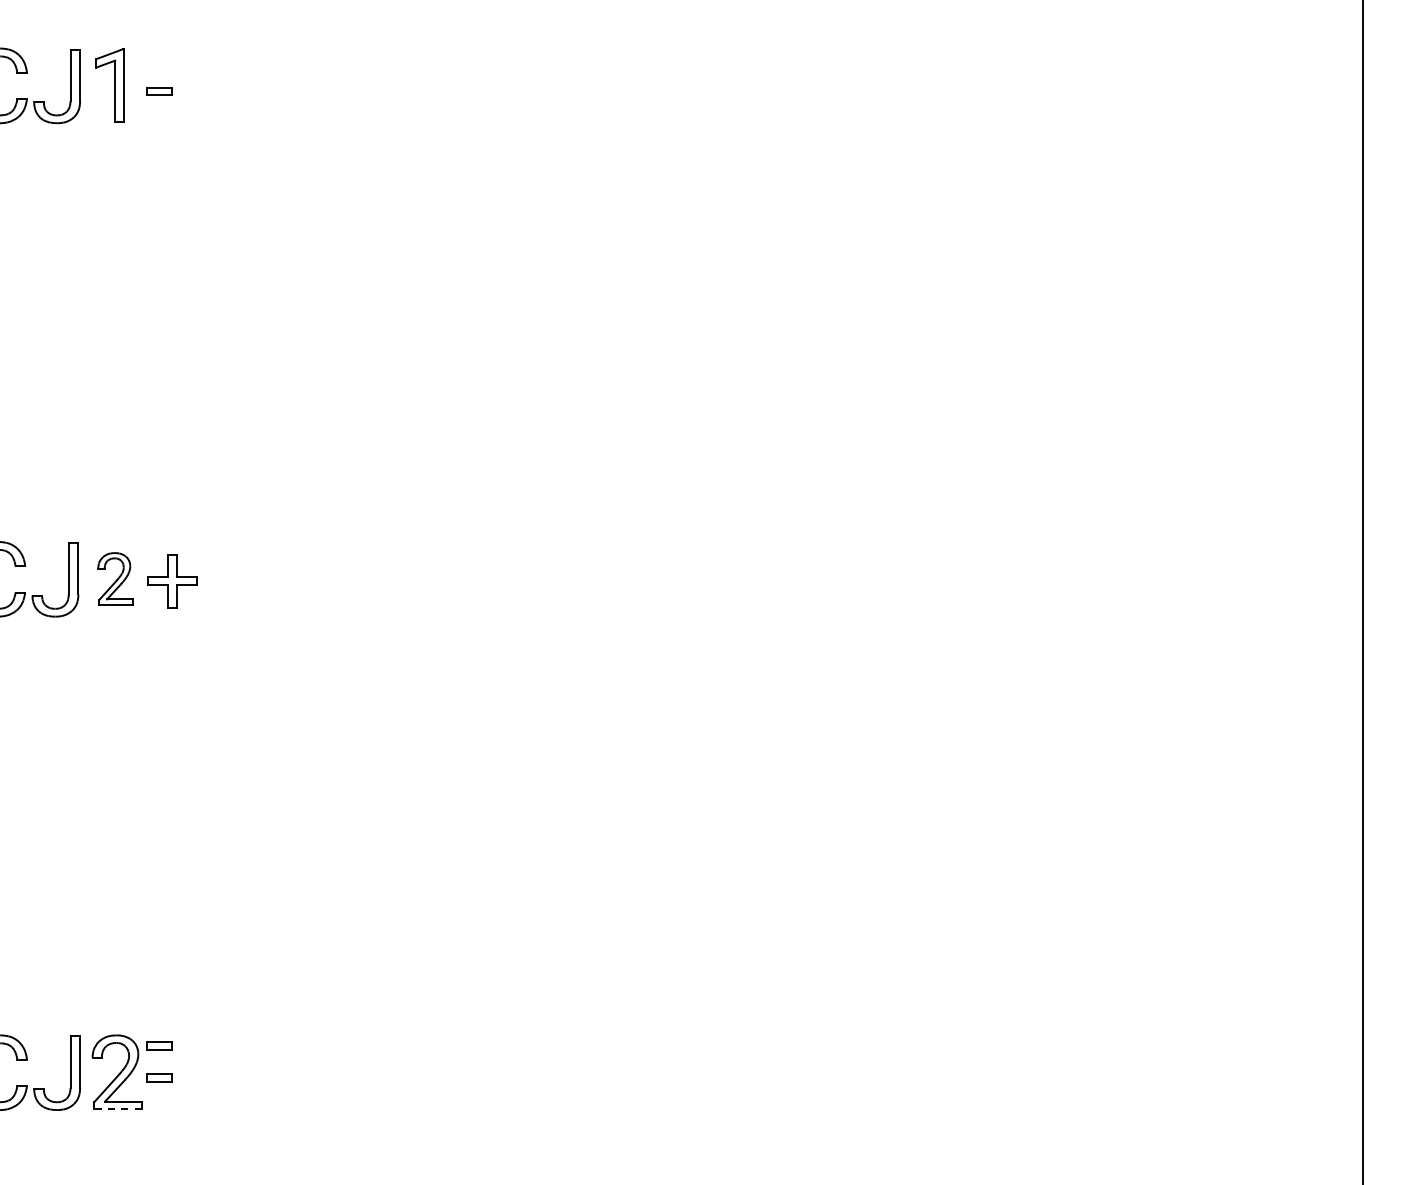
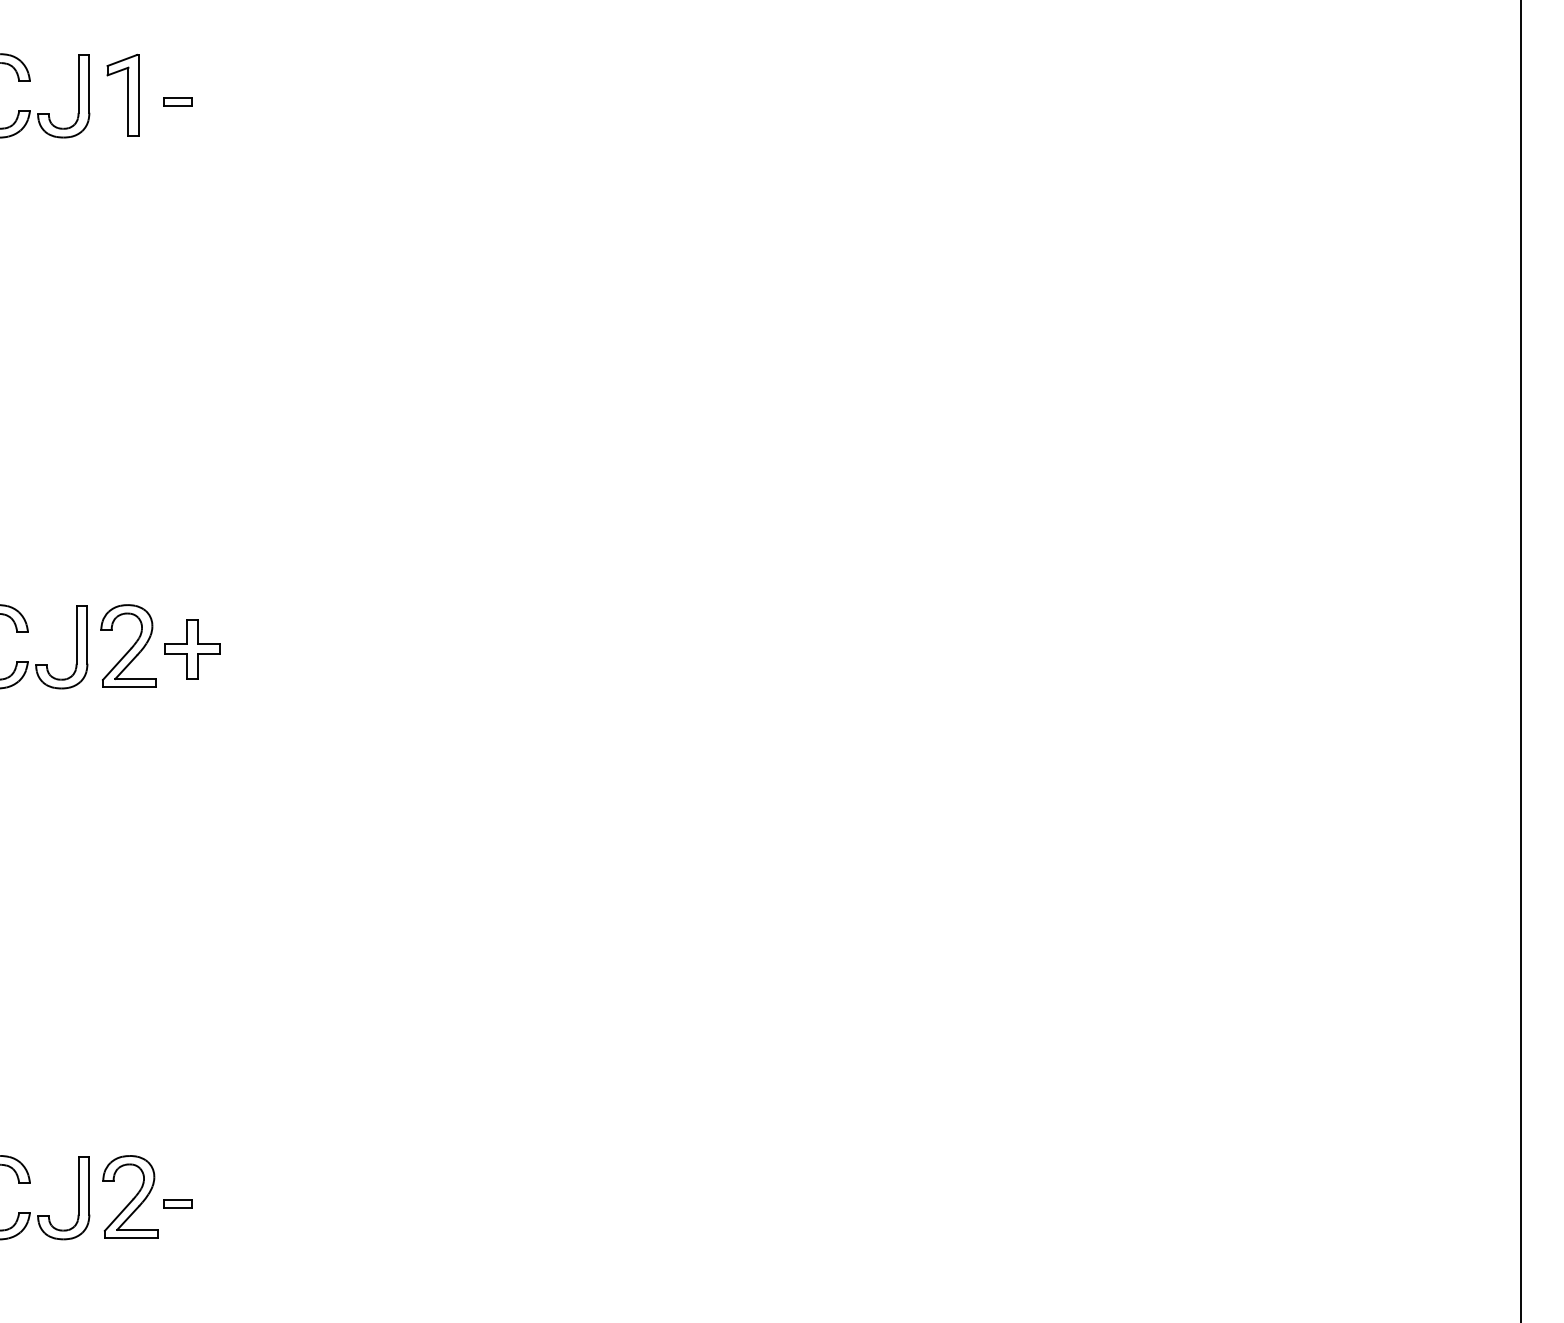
part: (115, 578) -> (128, 645), size x1.43
part: (159, 1045) -> (177, 1167), removed
line: (117, 1109) -> (131, 1238), dashed -> solid

